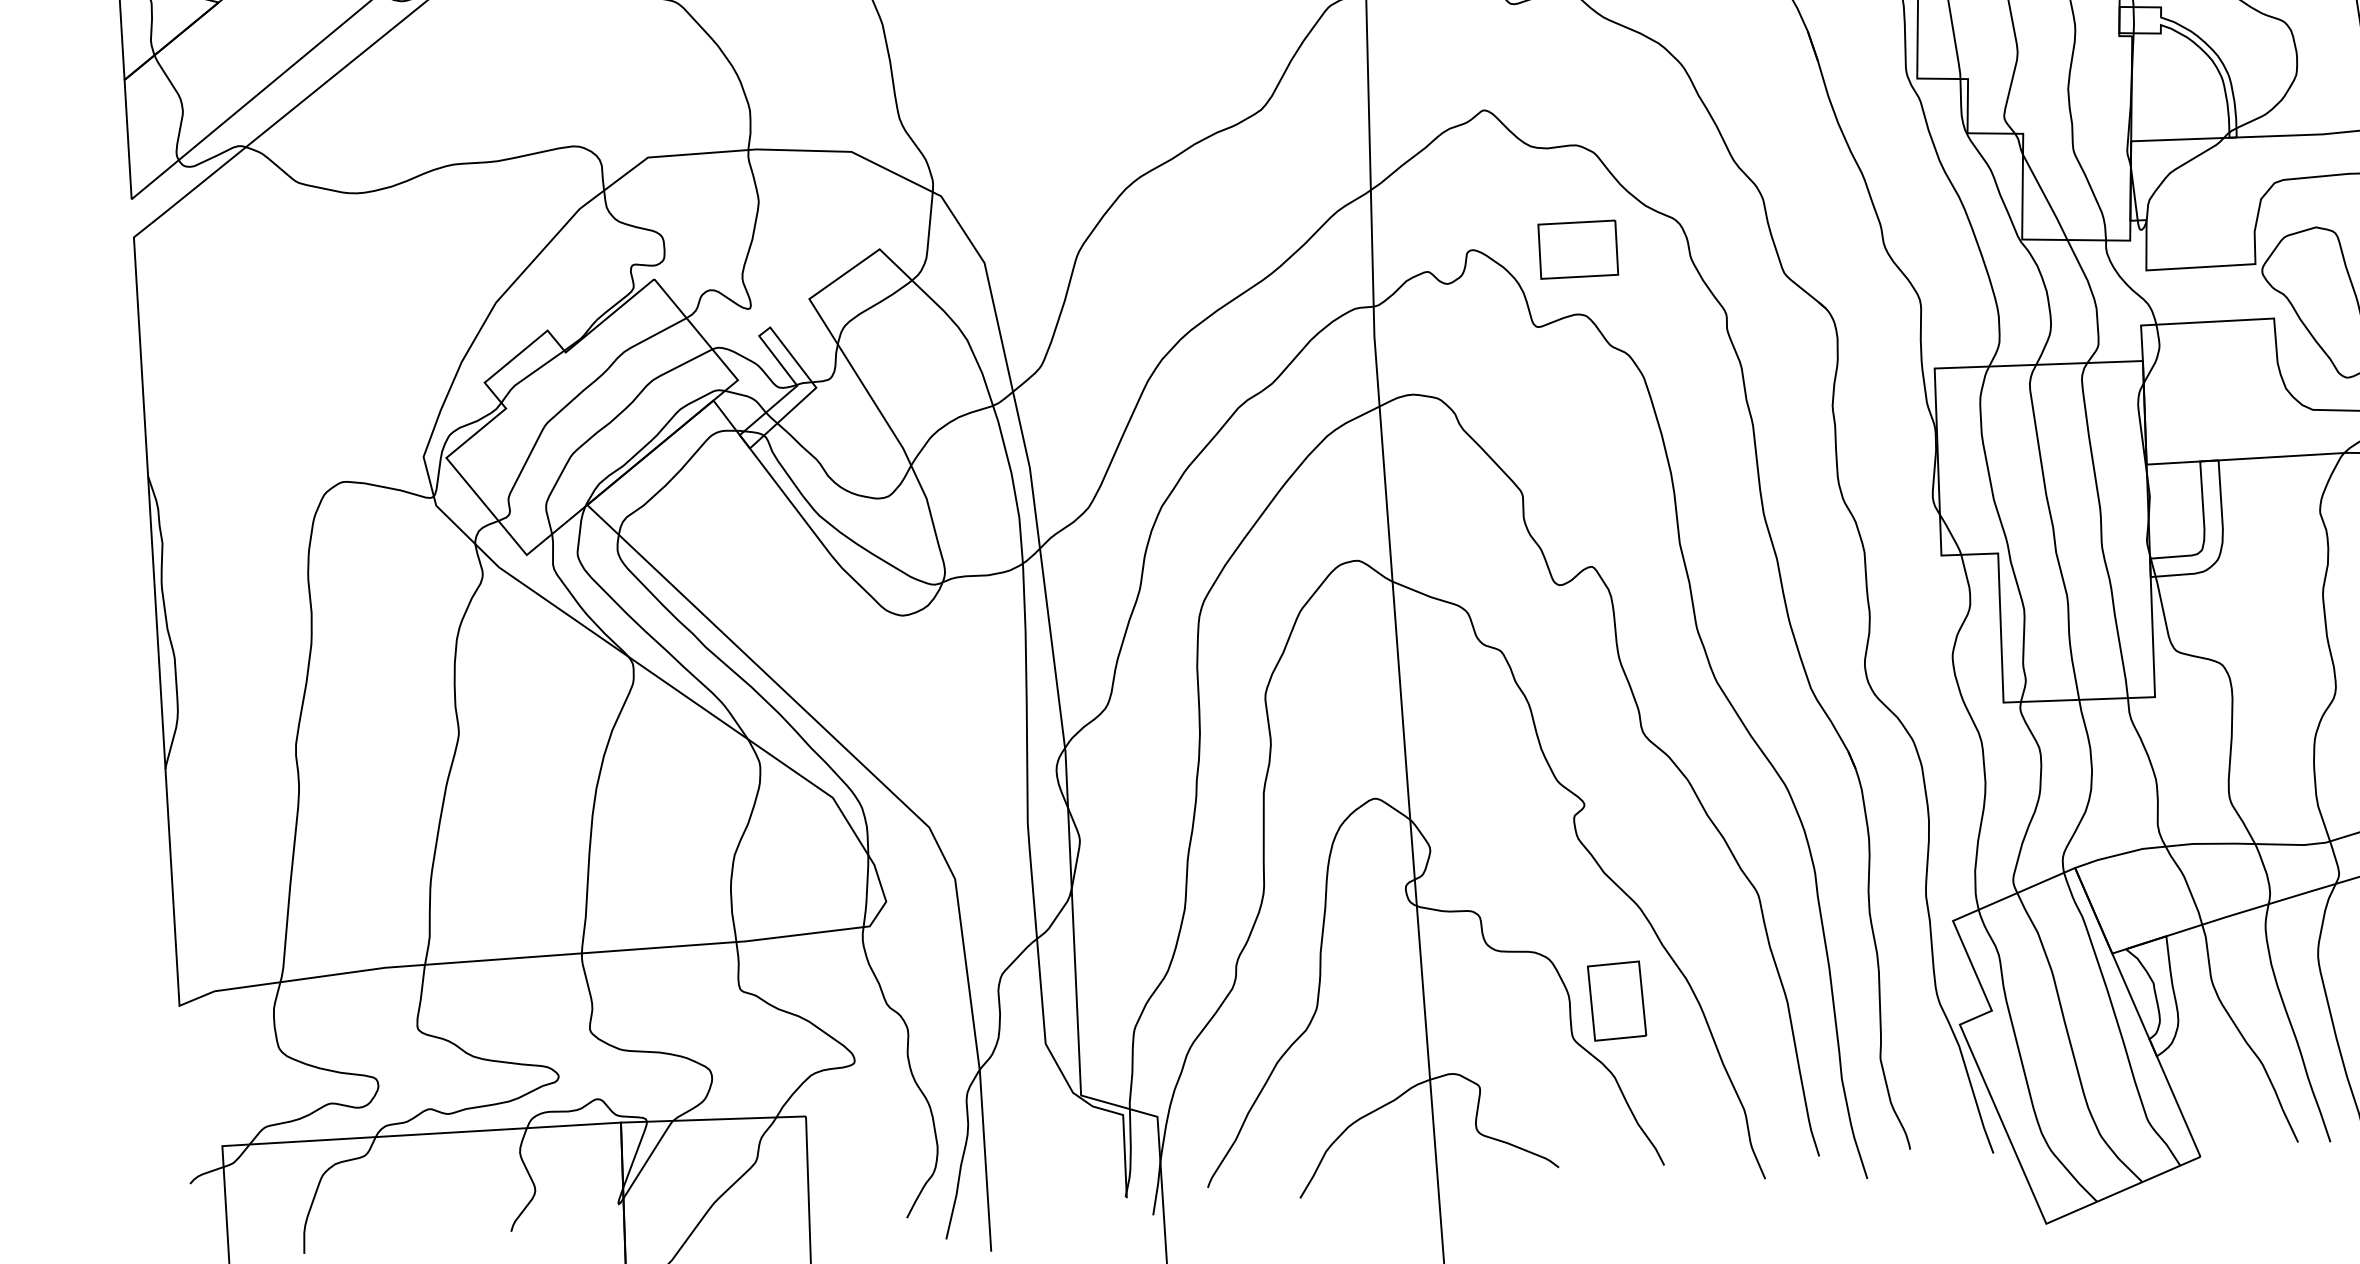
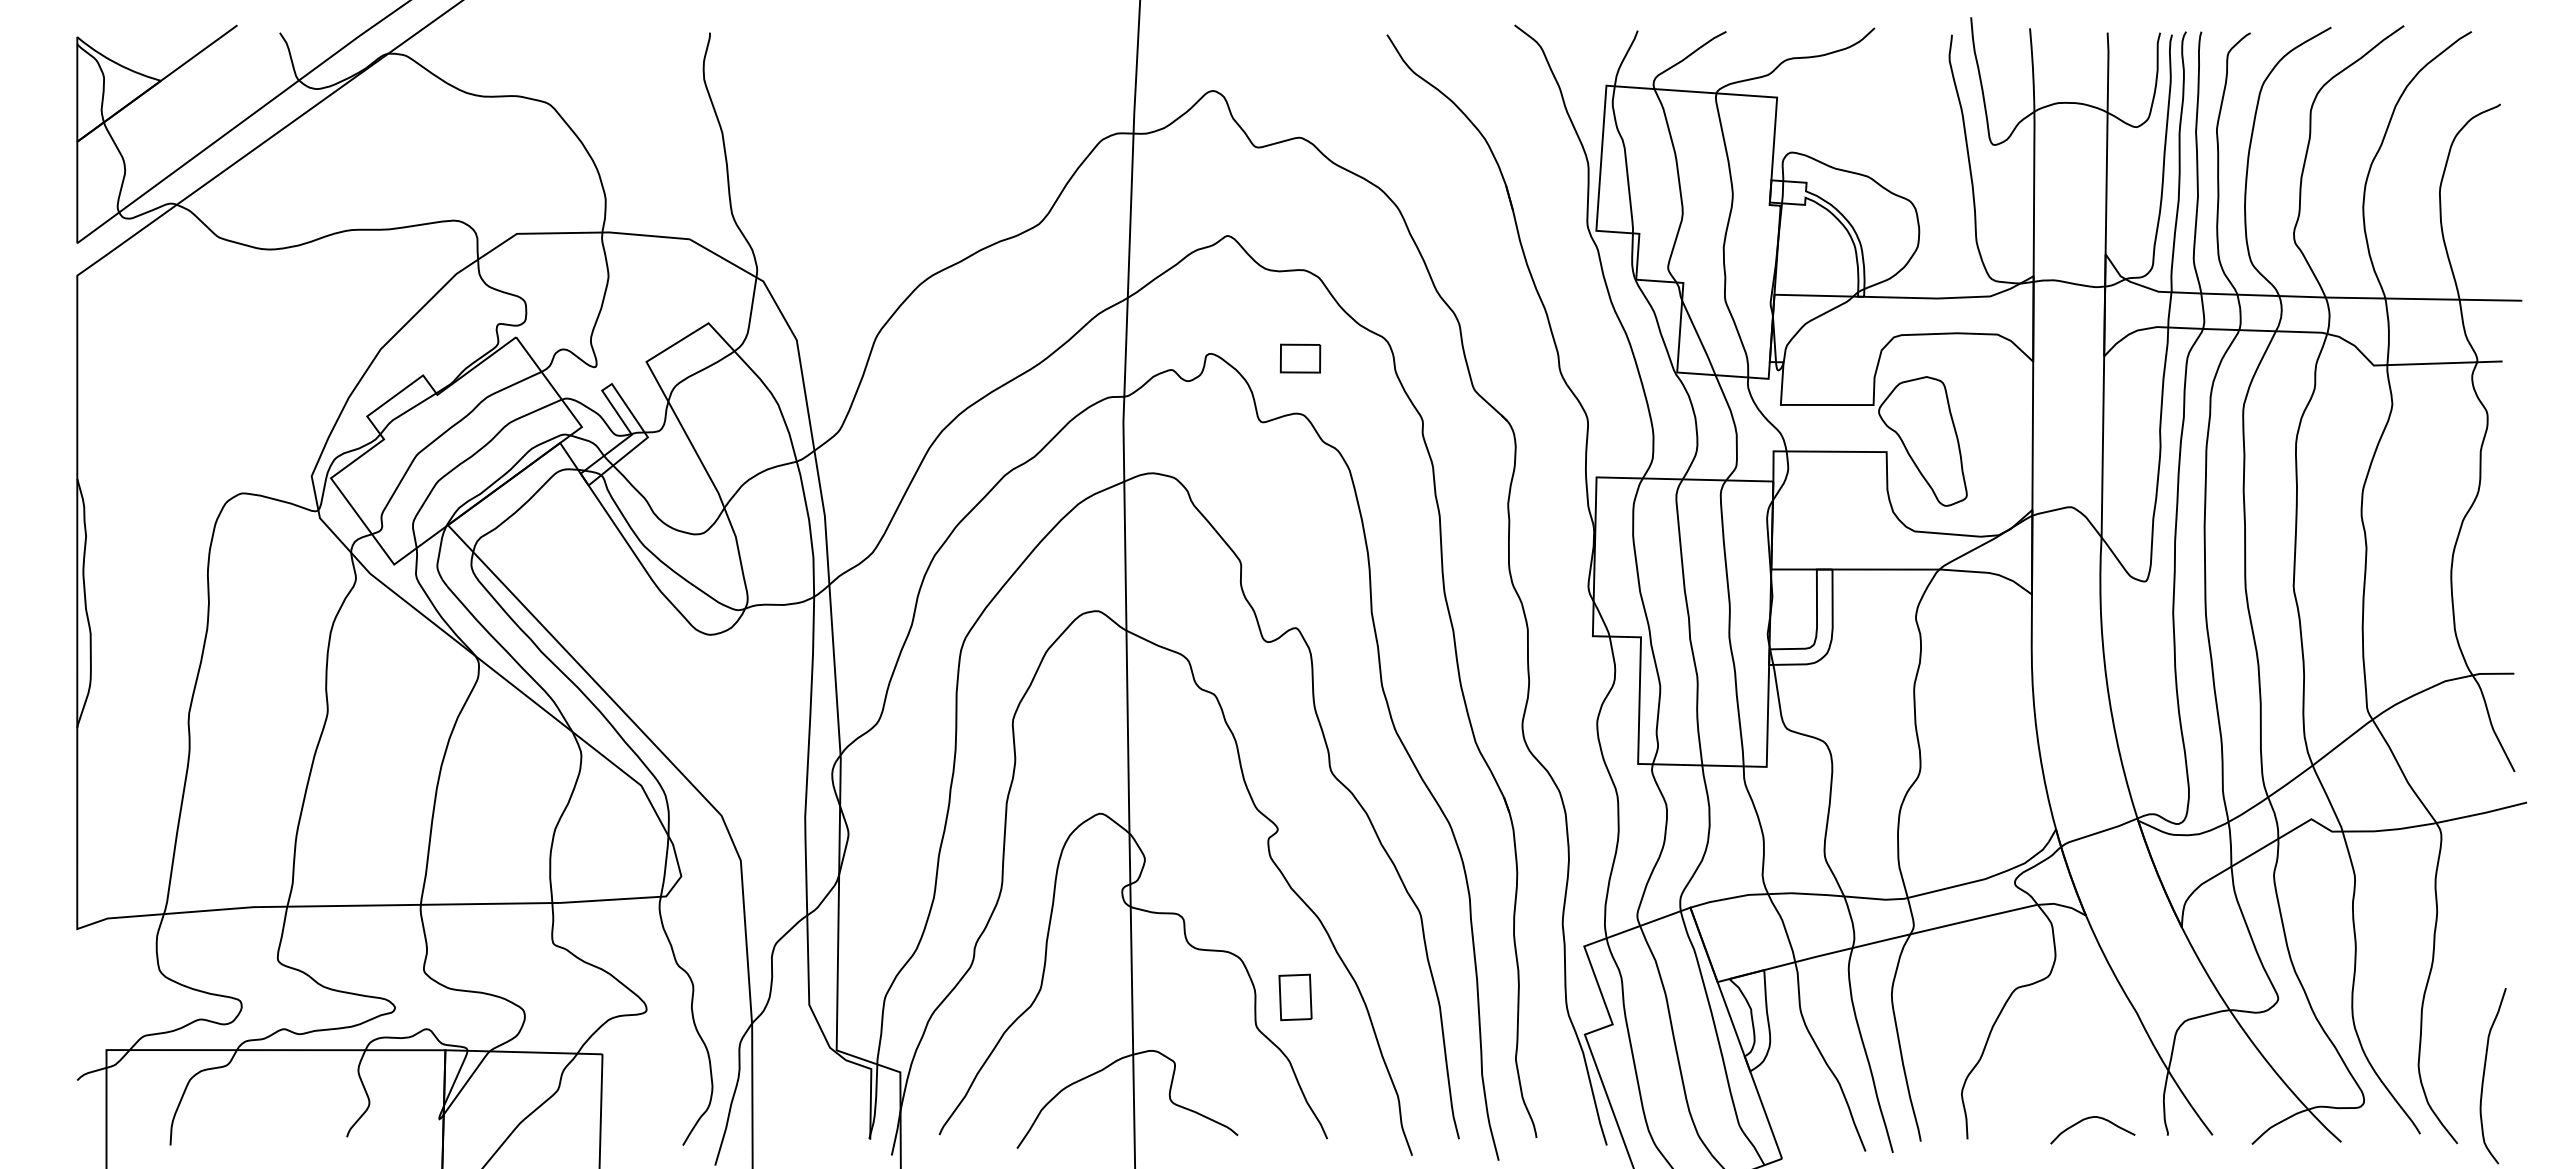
part: (1578, 249) -> (1300, 358), size x0.6
part: (1616, 1001) -> (1295, 997), size x0.7

